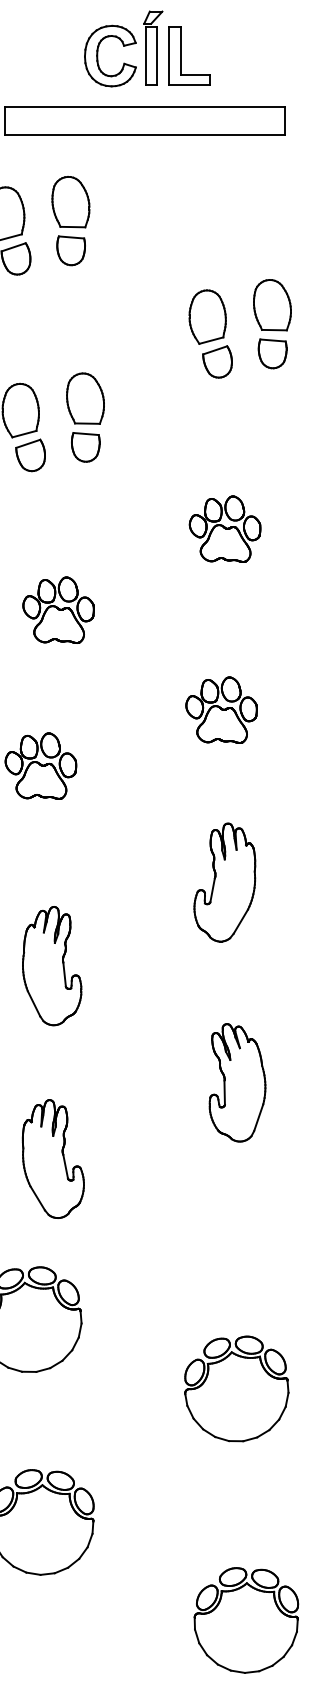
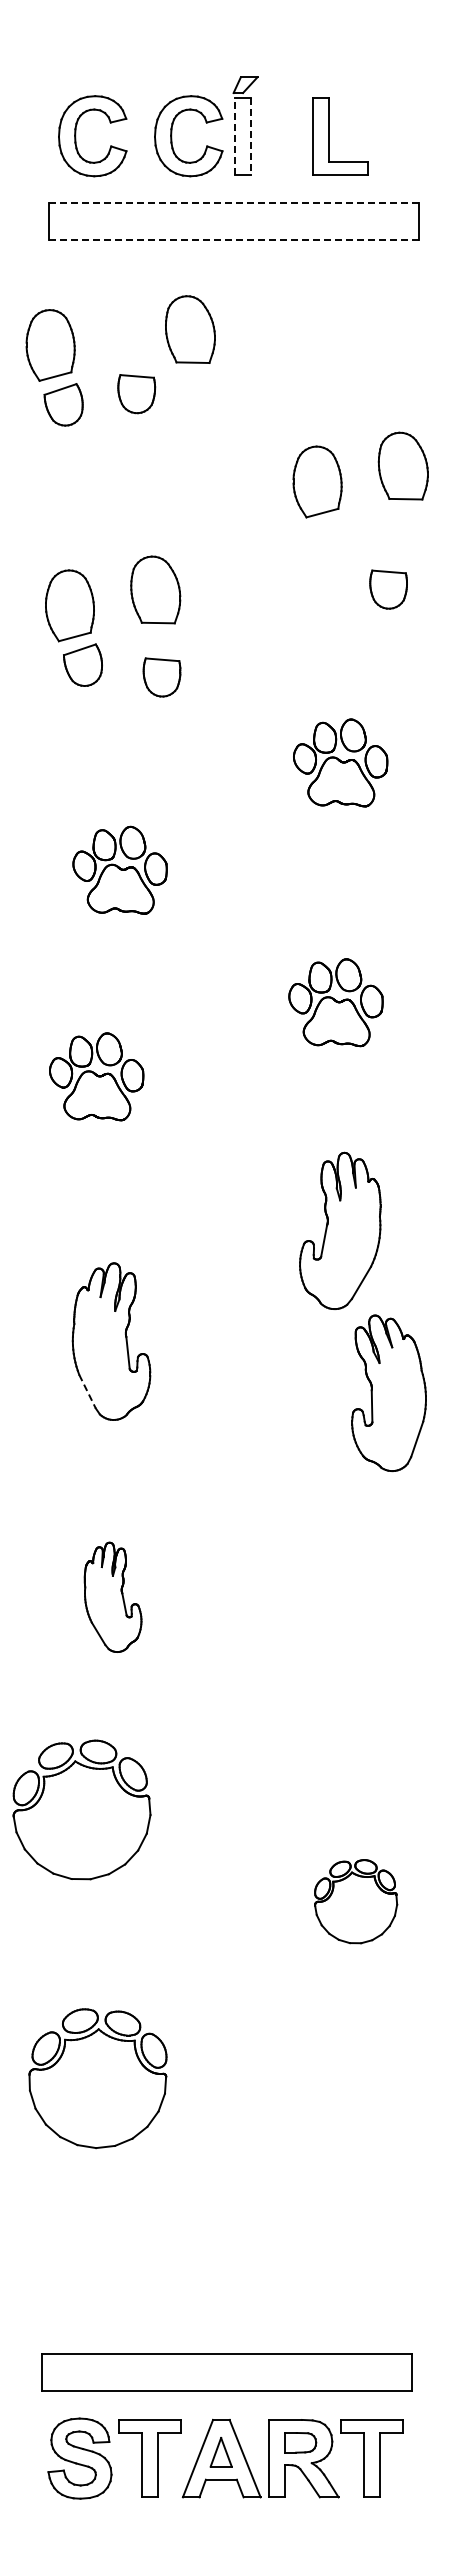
part: (25, 56) -> (76, 136), added
line: (145, 56) -> (235, 136), solid -> dashed
line: (157, 56) -> (251, 136), solid -> dashed
part: (181, 56) -> (329, 136), moved
line: (144, 106) -> (234, 203), solid -> dashed
line: (144, 134) -> (233, 240), solid -> dashed
part: (71, 202) -> (190, 329), moved
part: (272, 353) -> (388, 589), moved
part: (217, 362) -> (330, 541), removed
part: (85, 447) -> (161, 677), moved
line: (34, 1003) -> (87, 1391), solid -> dashed
part: (237, 1082) -> (388, 1393), moved
part: (52, 1159) -> (112, 1597), size x0.7
part: (236, 1388) -> (355, 1901), size x0.6
part: (246, 1620) -> (368, 2208), removed

